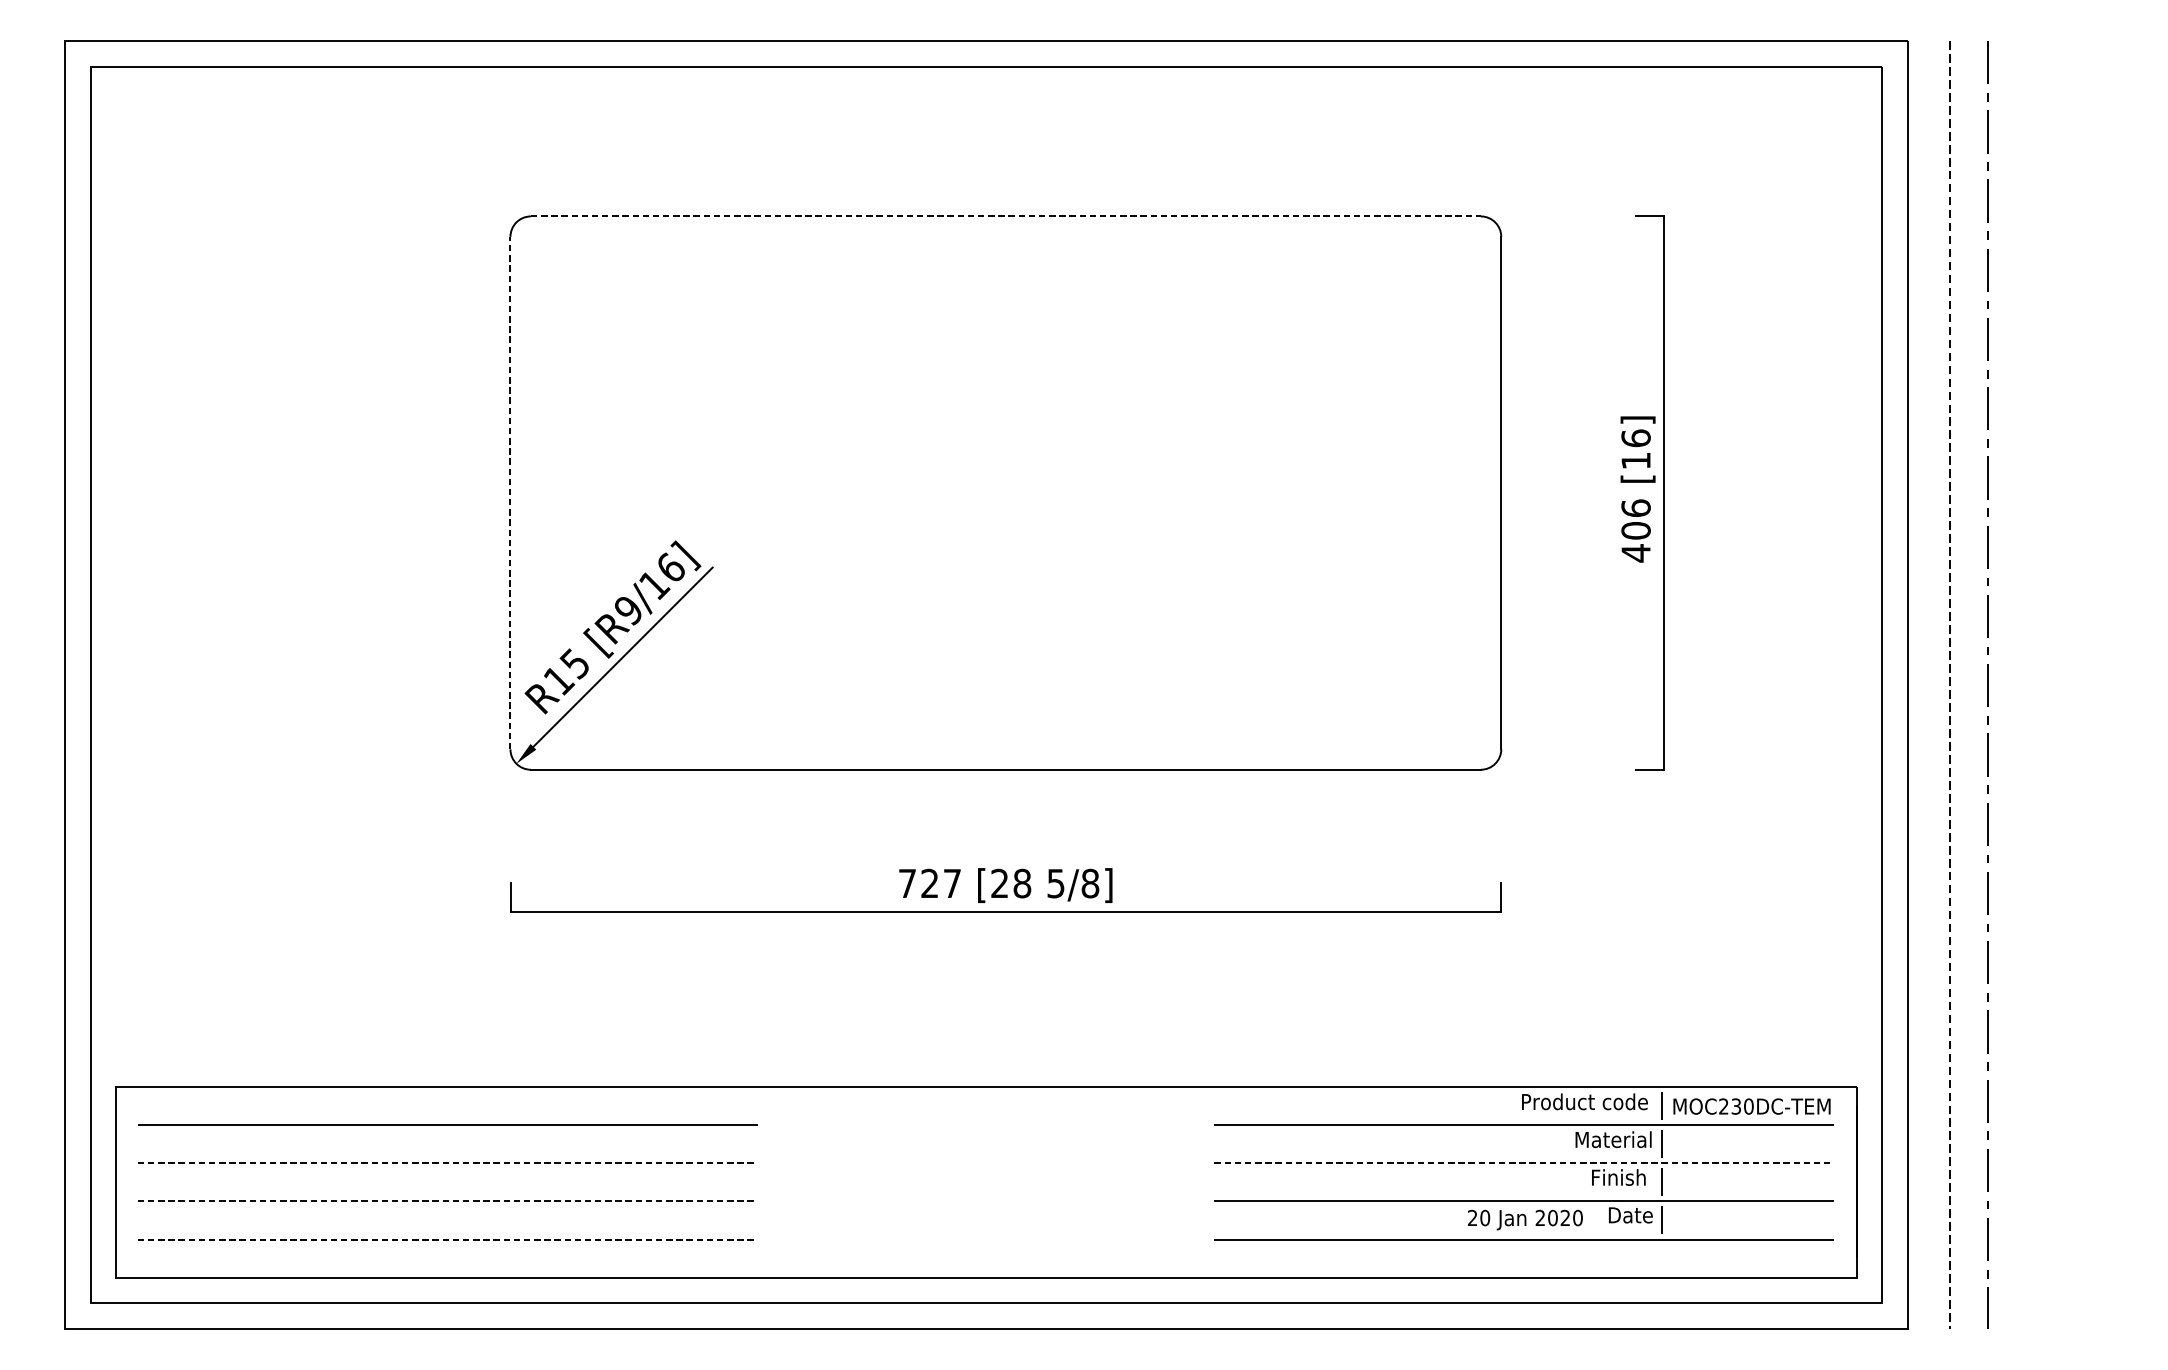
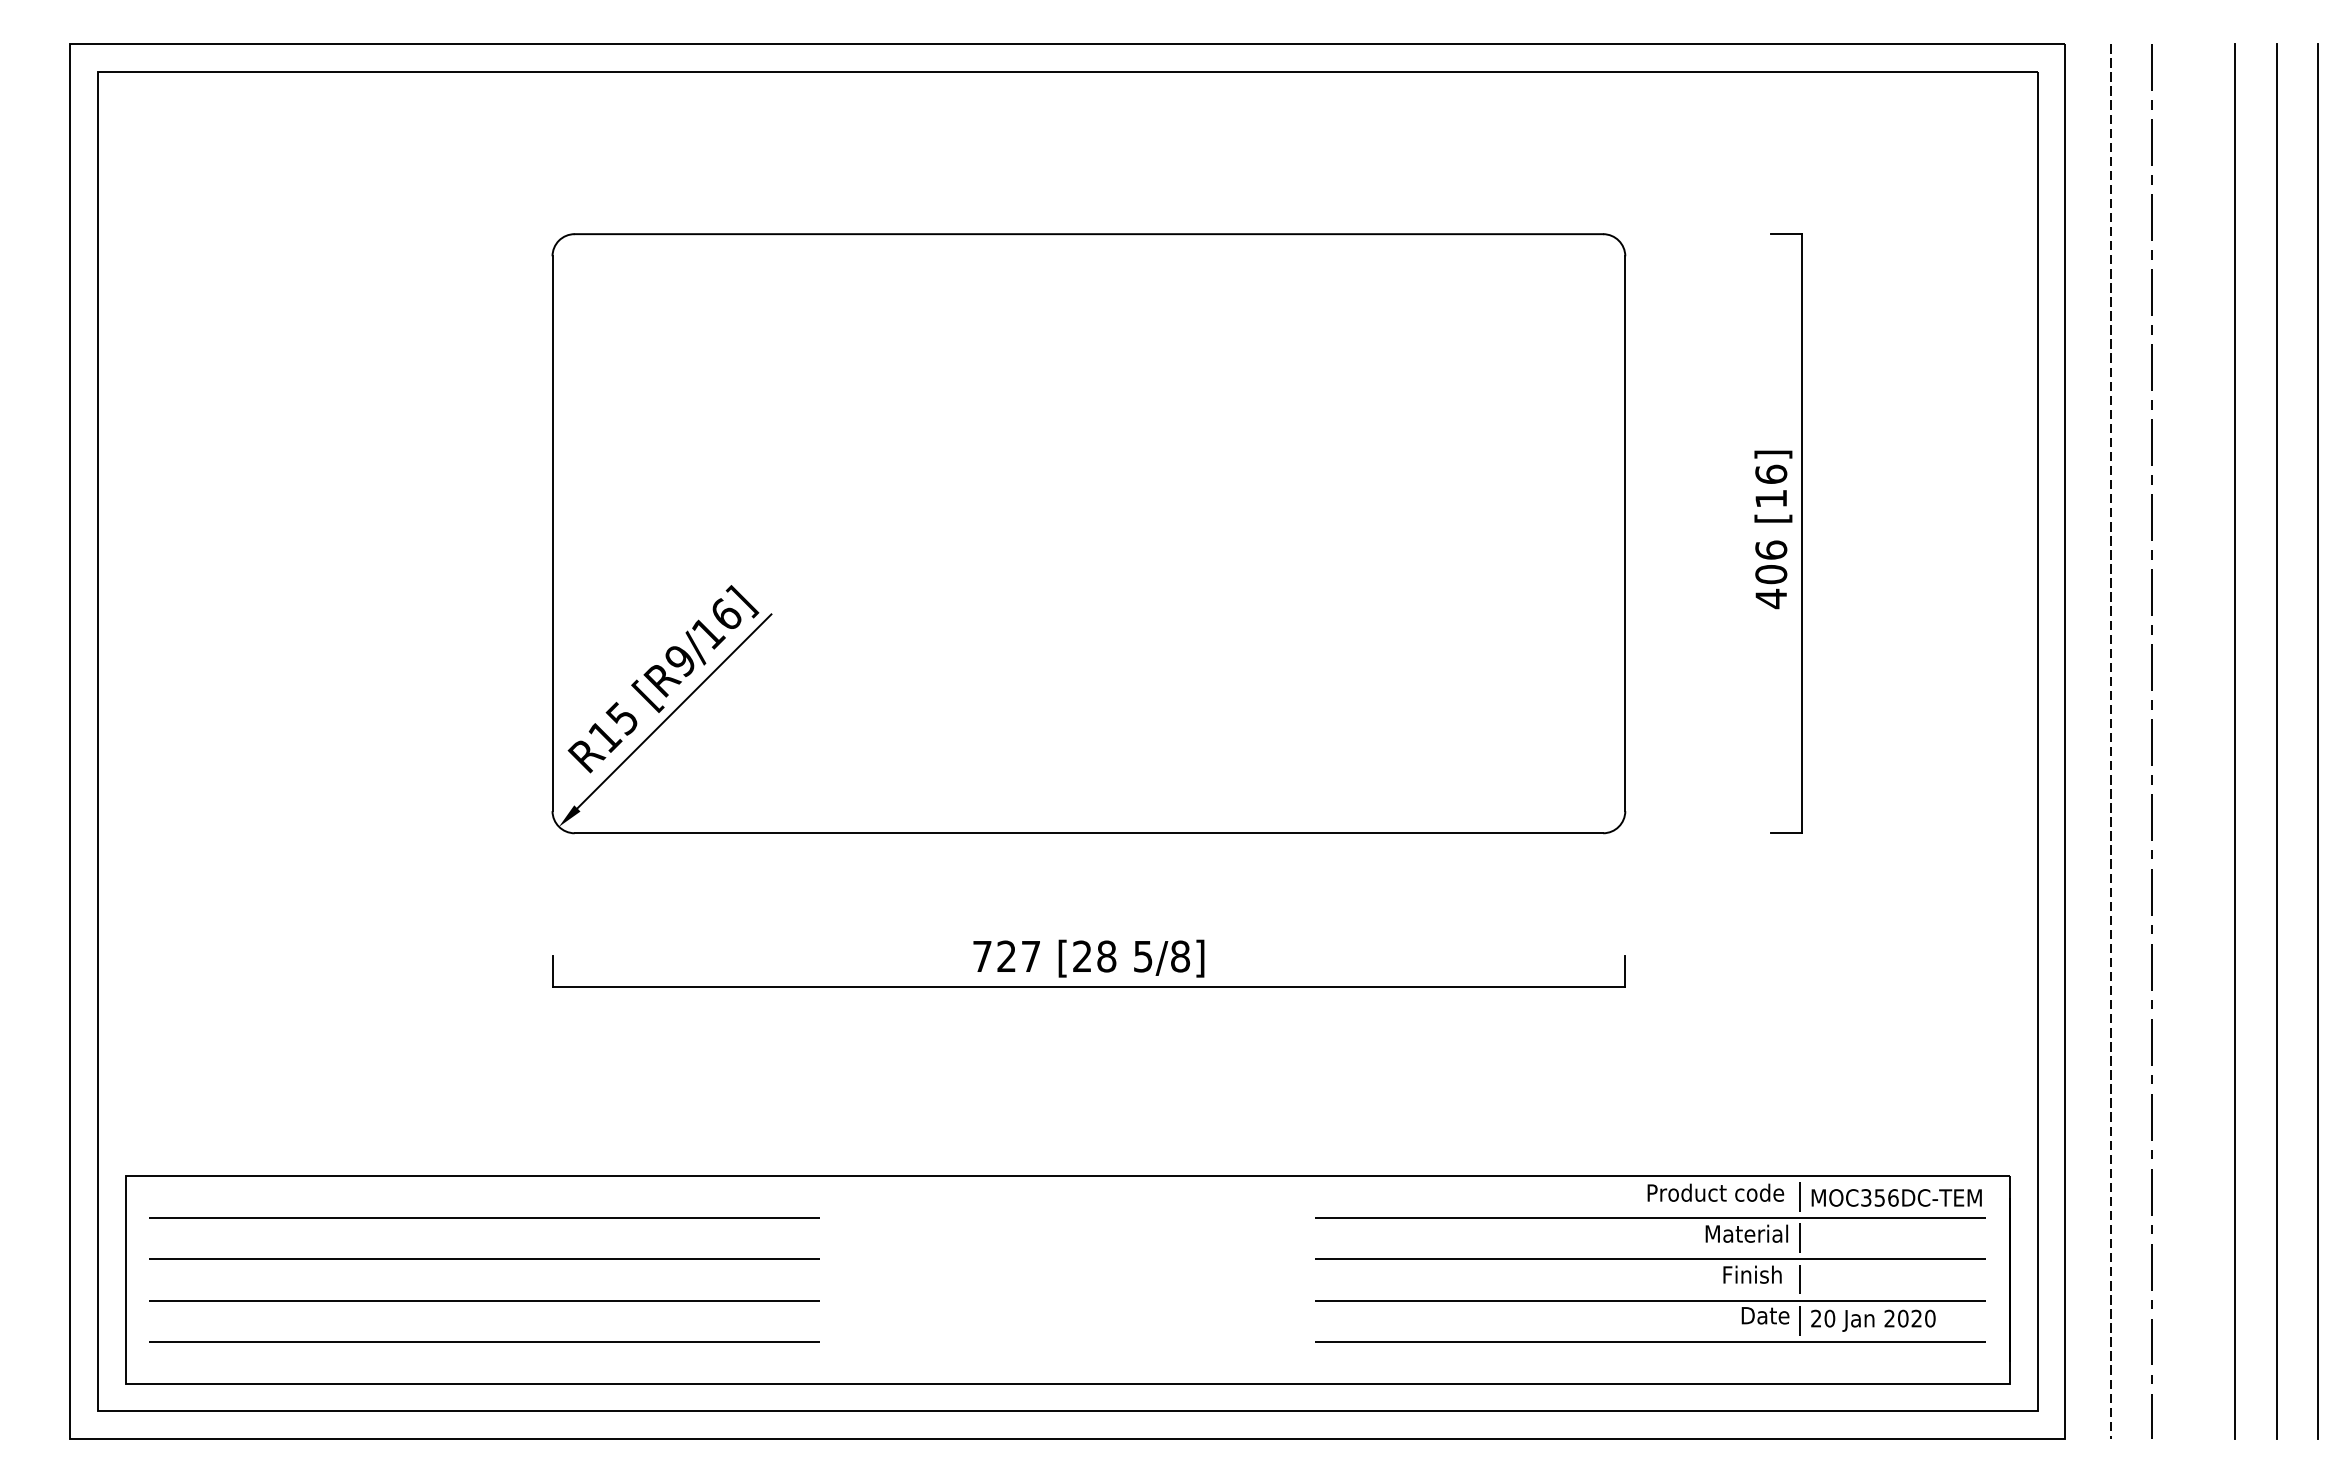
line: (1006, 216) -> (1089, 234), dashed -> solid
line: (510, 492) -> (552, 533), dashed -> solid
line: (2064, 685) -> (2235, 741), added
line: (2102, 685) -> (2276, 741), added
line: (2141, 685) -> (2318, 741), added
text: (1736, 1106) -> (1879, 1197), MOC230DC-TEM -> MOC356DC-TEM
line: (447, 1163) -> (484, 1259), dashed -> solid
line: (1524, 1163) -> (1650, 1259), dashed -> solid
line: (447, 1201) -> (484, 1300), dashed -> solid
text: (1525, 1219) -> (1873, 1320), moved
line: (447, 1240) -> (484, 1342), dashed -> solid

